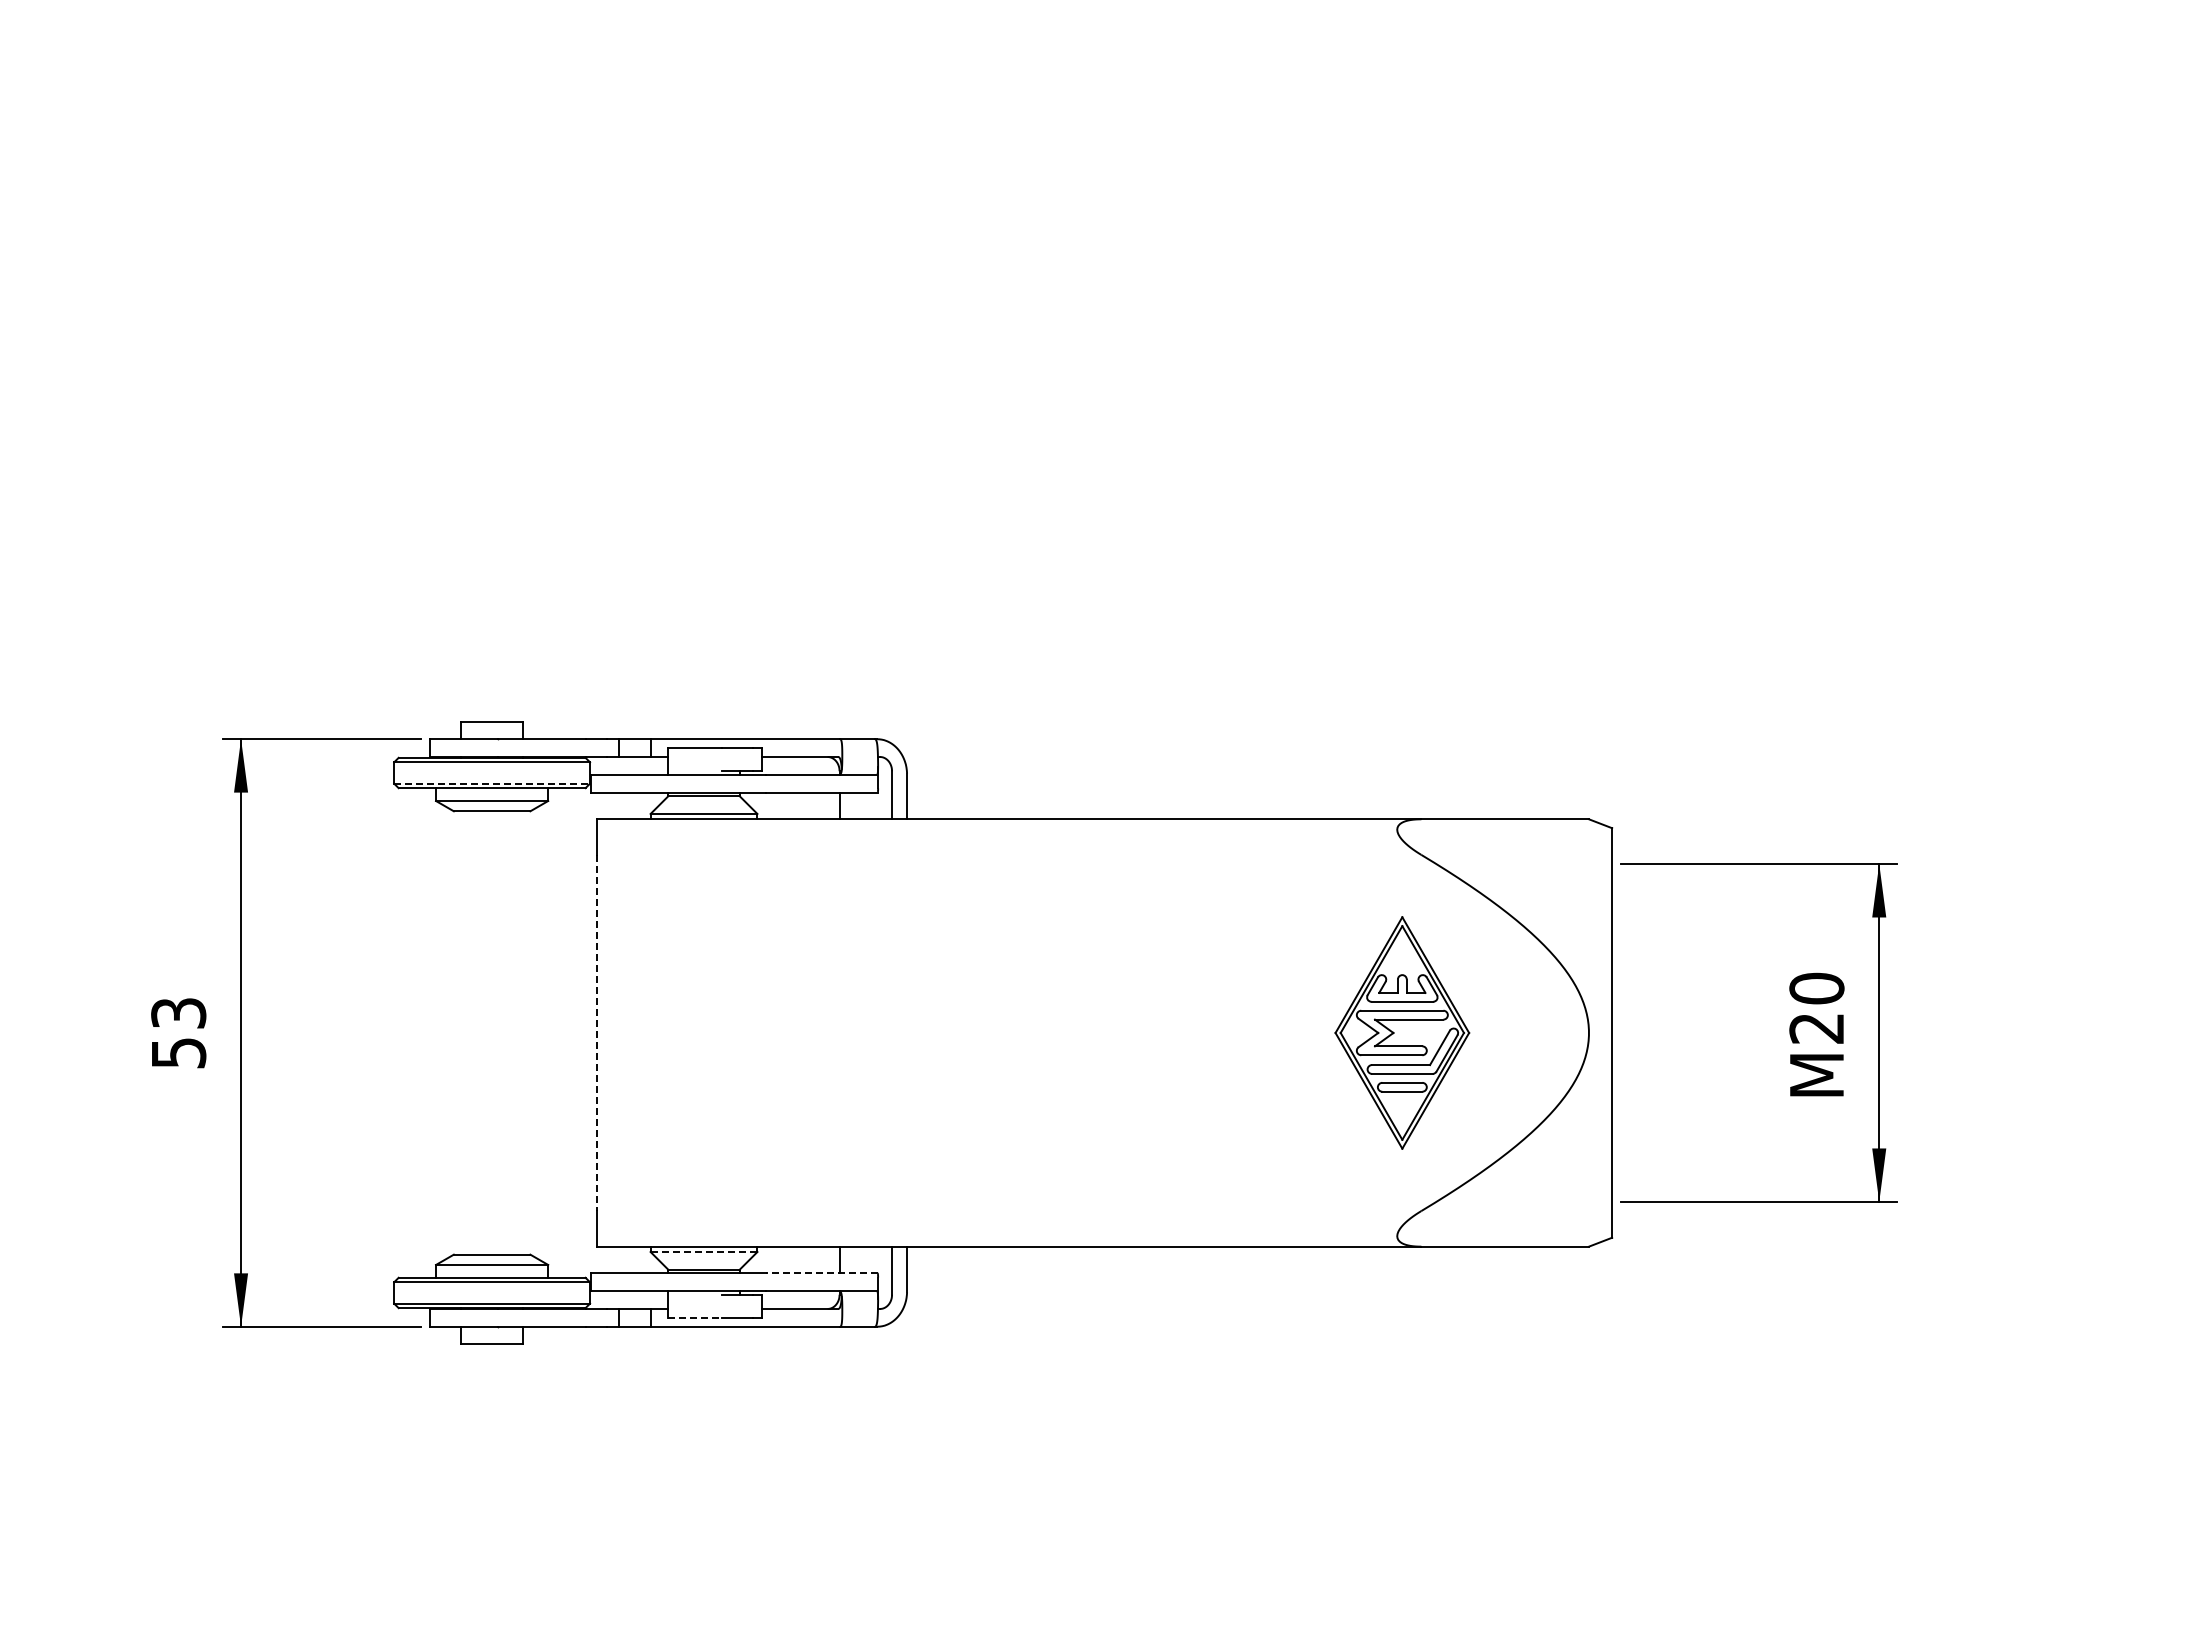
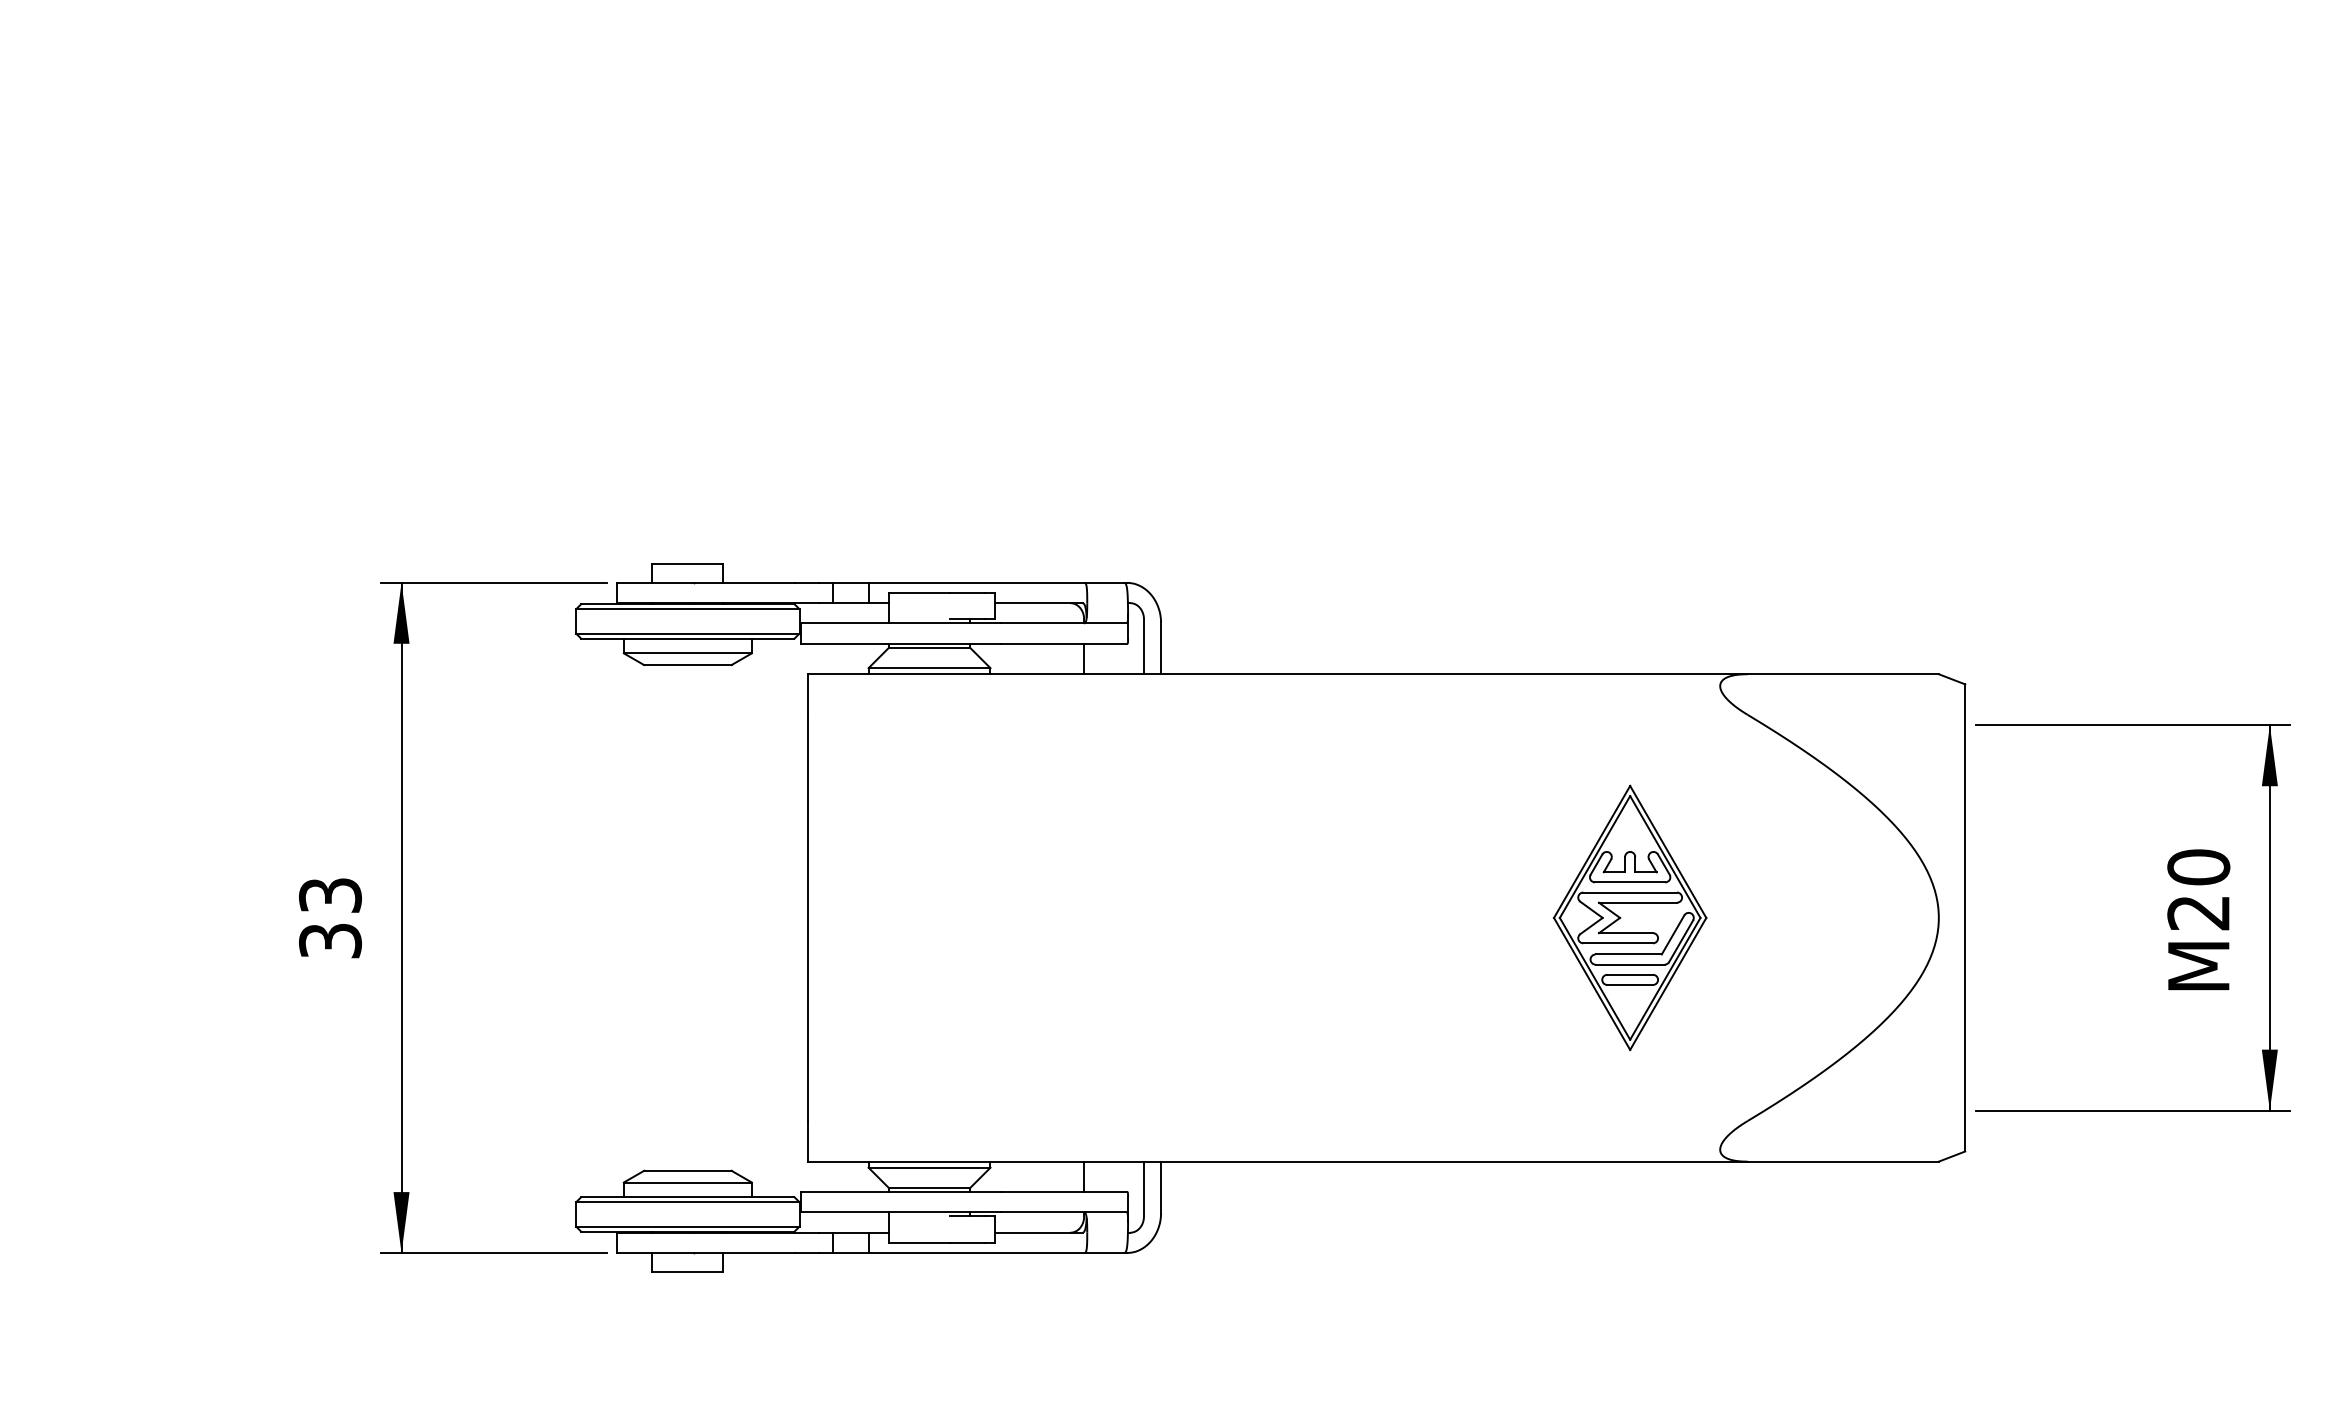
line: (492, 783) -> (688, 633), dashed -> solid
part: (1402, 1032) -> (1630, 917), moved
line: (597, 1033) -> (808, 918), dashed -> solid
text: (178, 1052) -> (330, 940), 53 -> 33
line: (704, 1252) -> (930, 1168), dashed -> solid
line: (821, 1273) -> (1063, 1192), dashed -> solid
line: (695, 1317) -> (919, 1242), dashed -> solid

